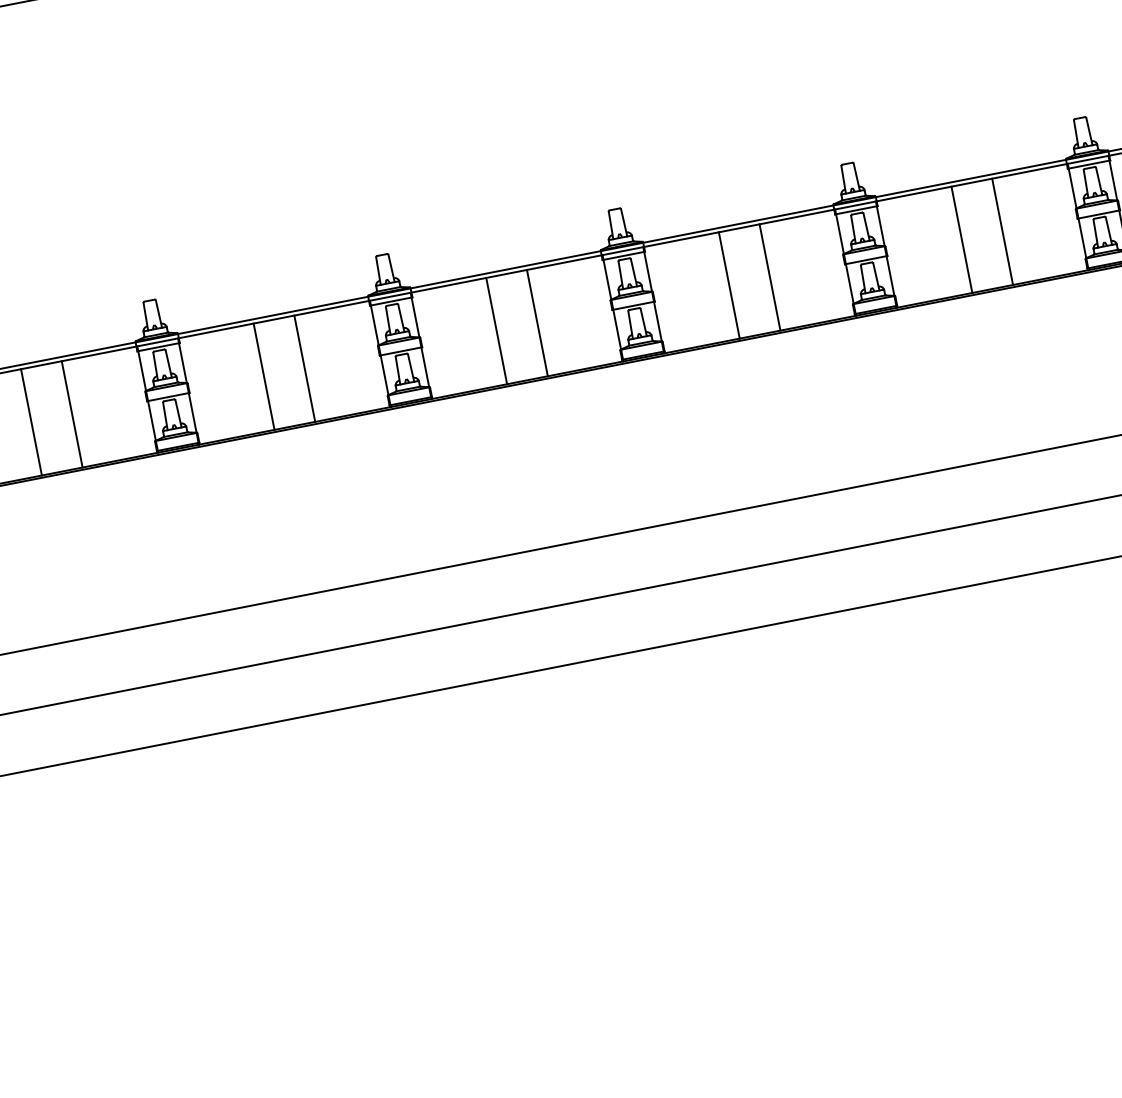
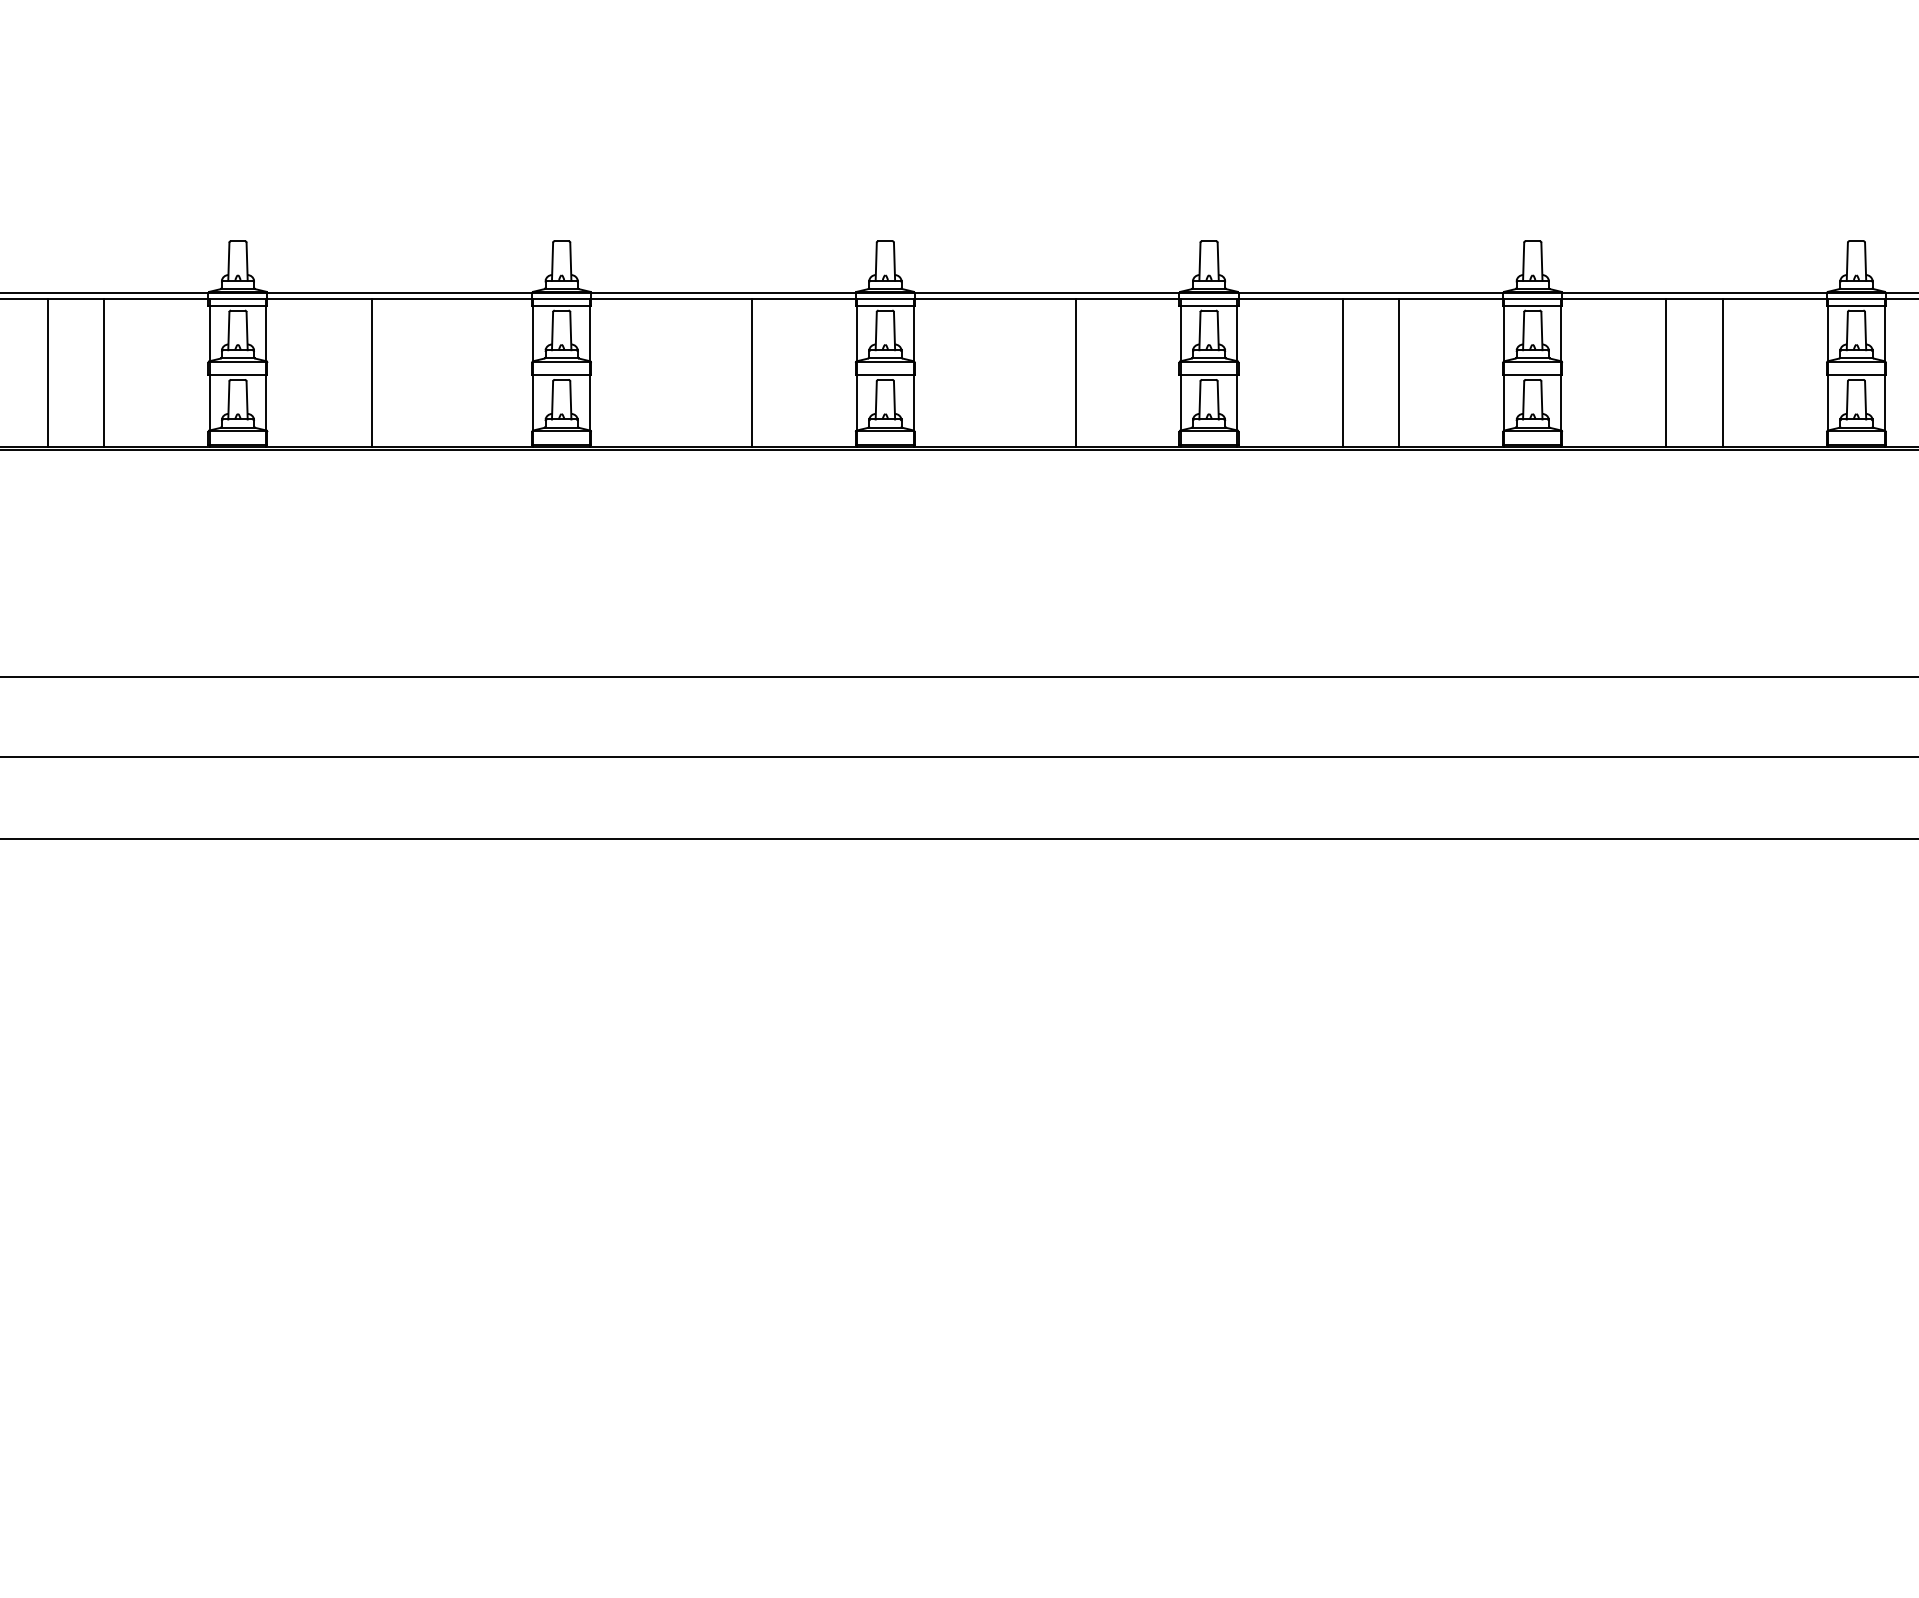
line: (729, 285) -> (1018, 373), removed
line: (496, 331) -> (695, 373), removed
line: (305, 368) -> (428, 373), removed

